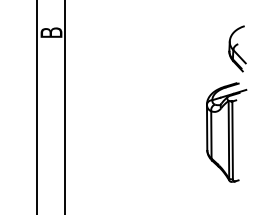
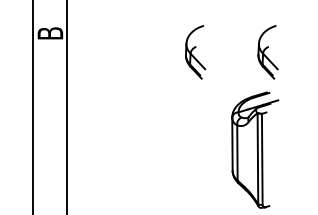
part: (175, 48) -> (195, 51), added

